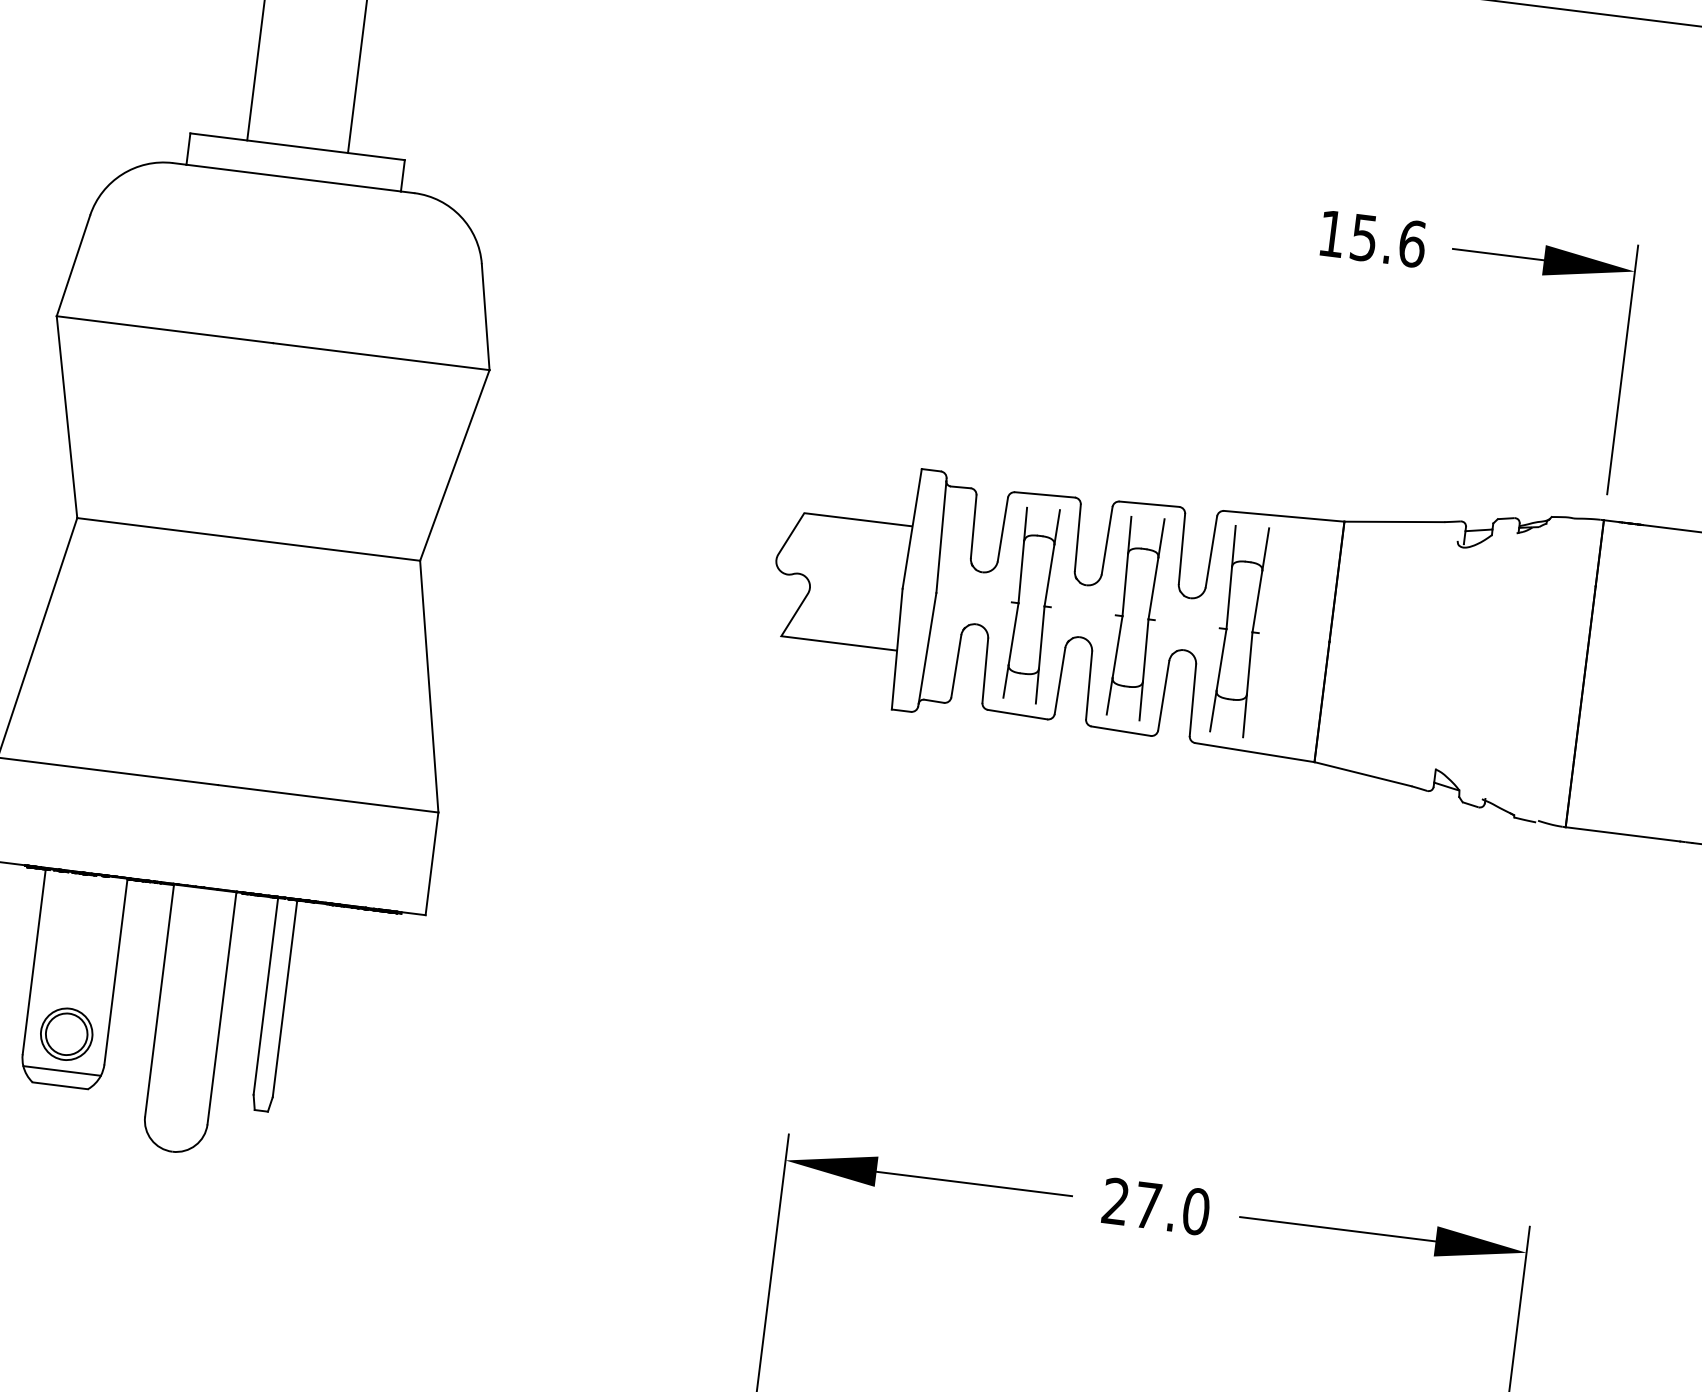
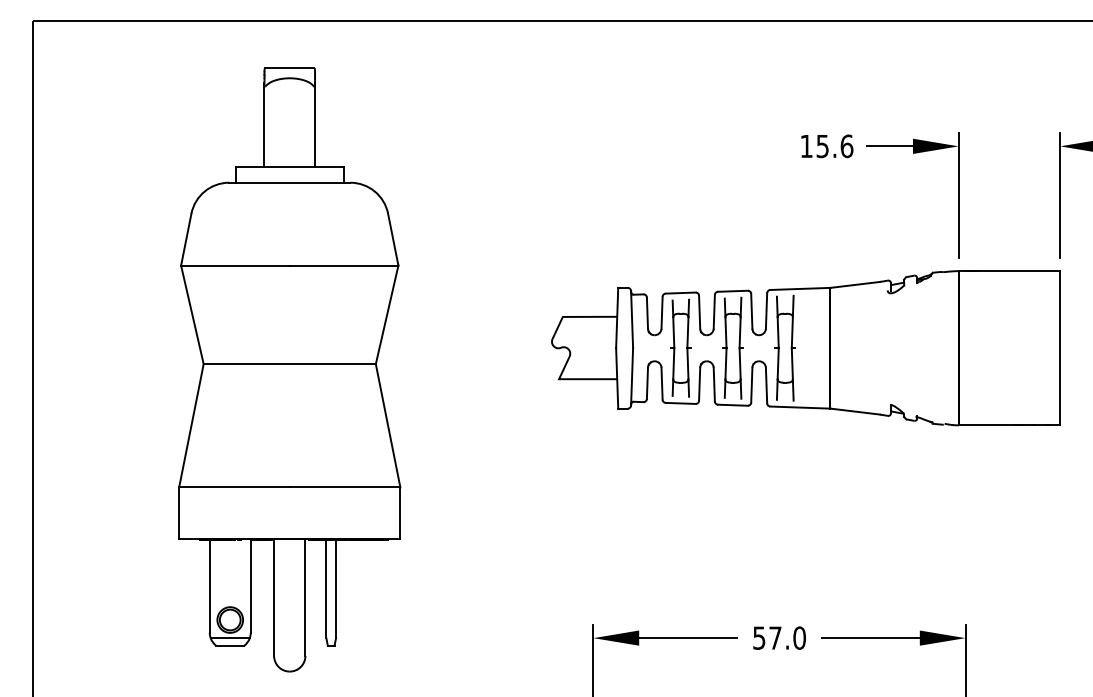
text: (1116, 1200) -> (759, 637), 27.0 -> 57.0

